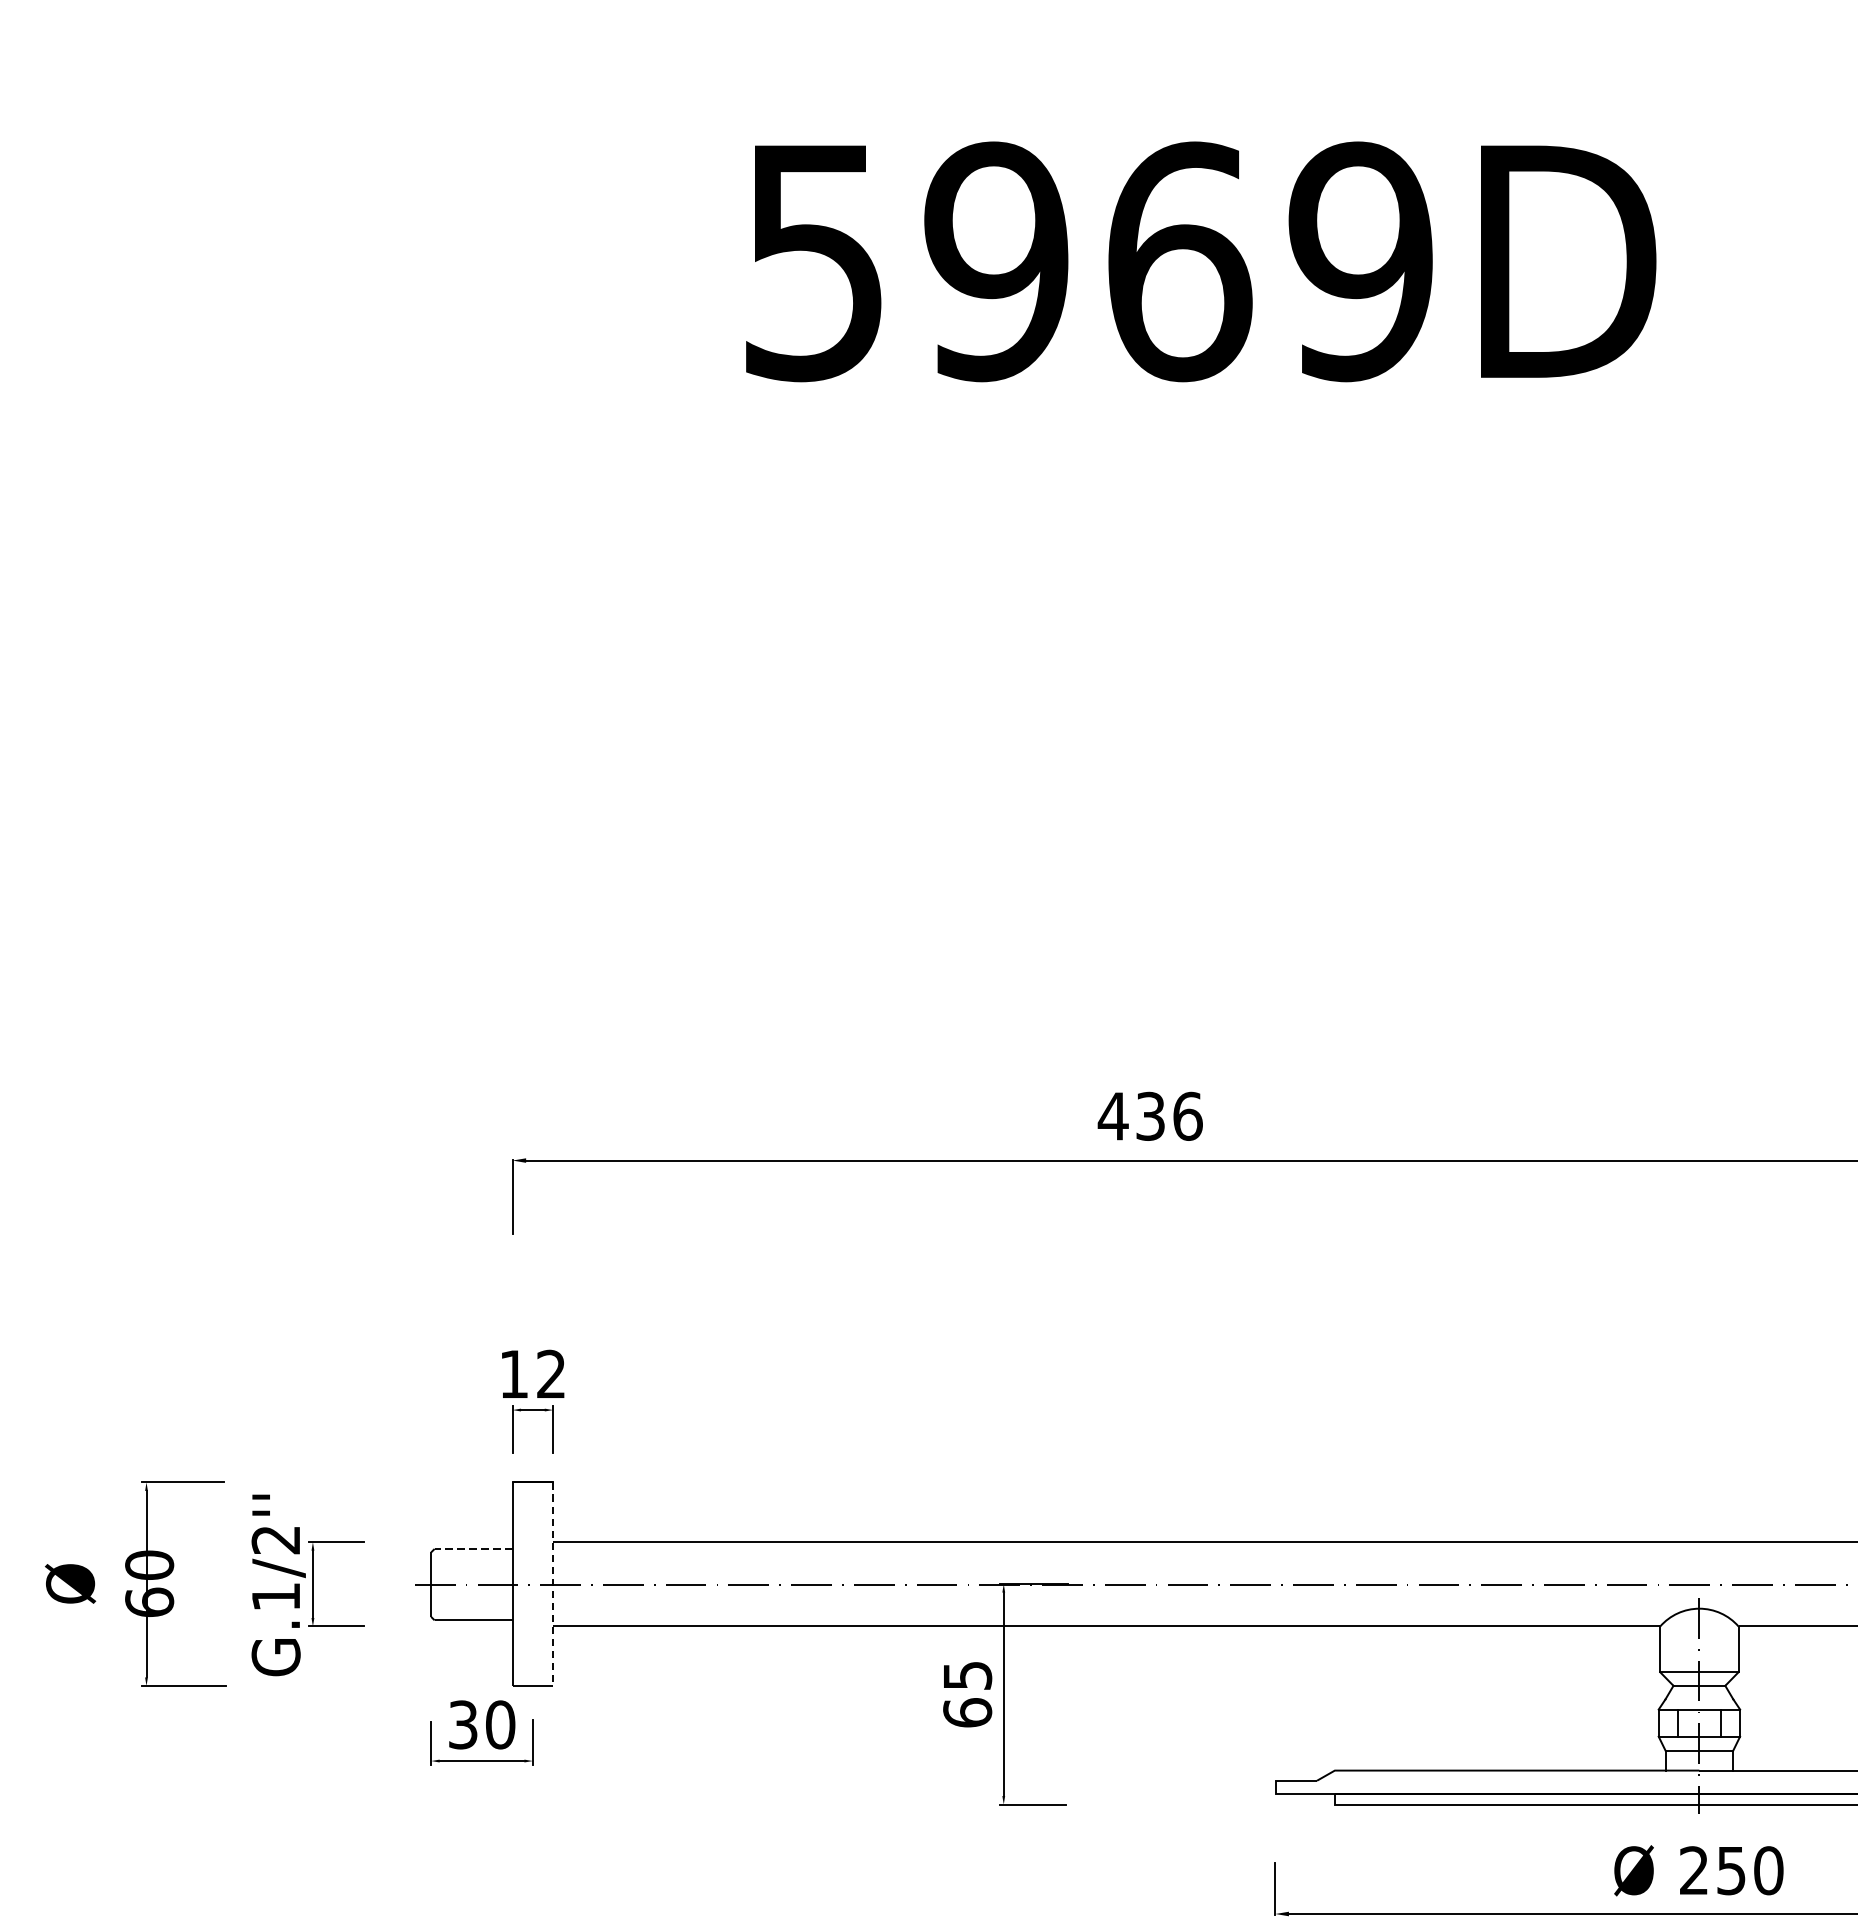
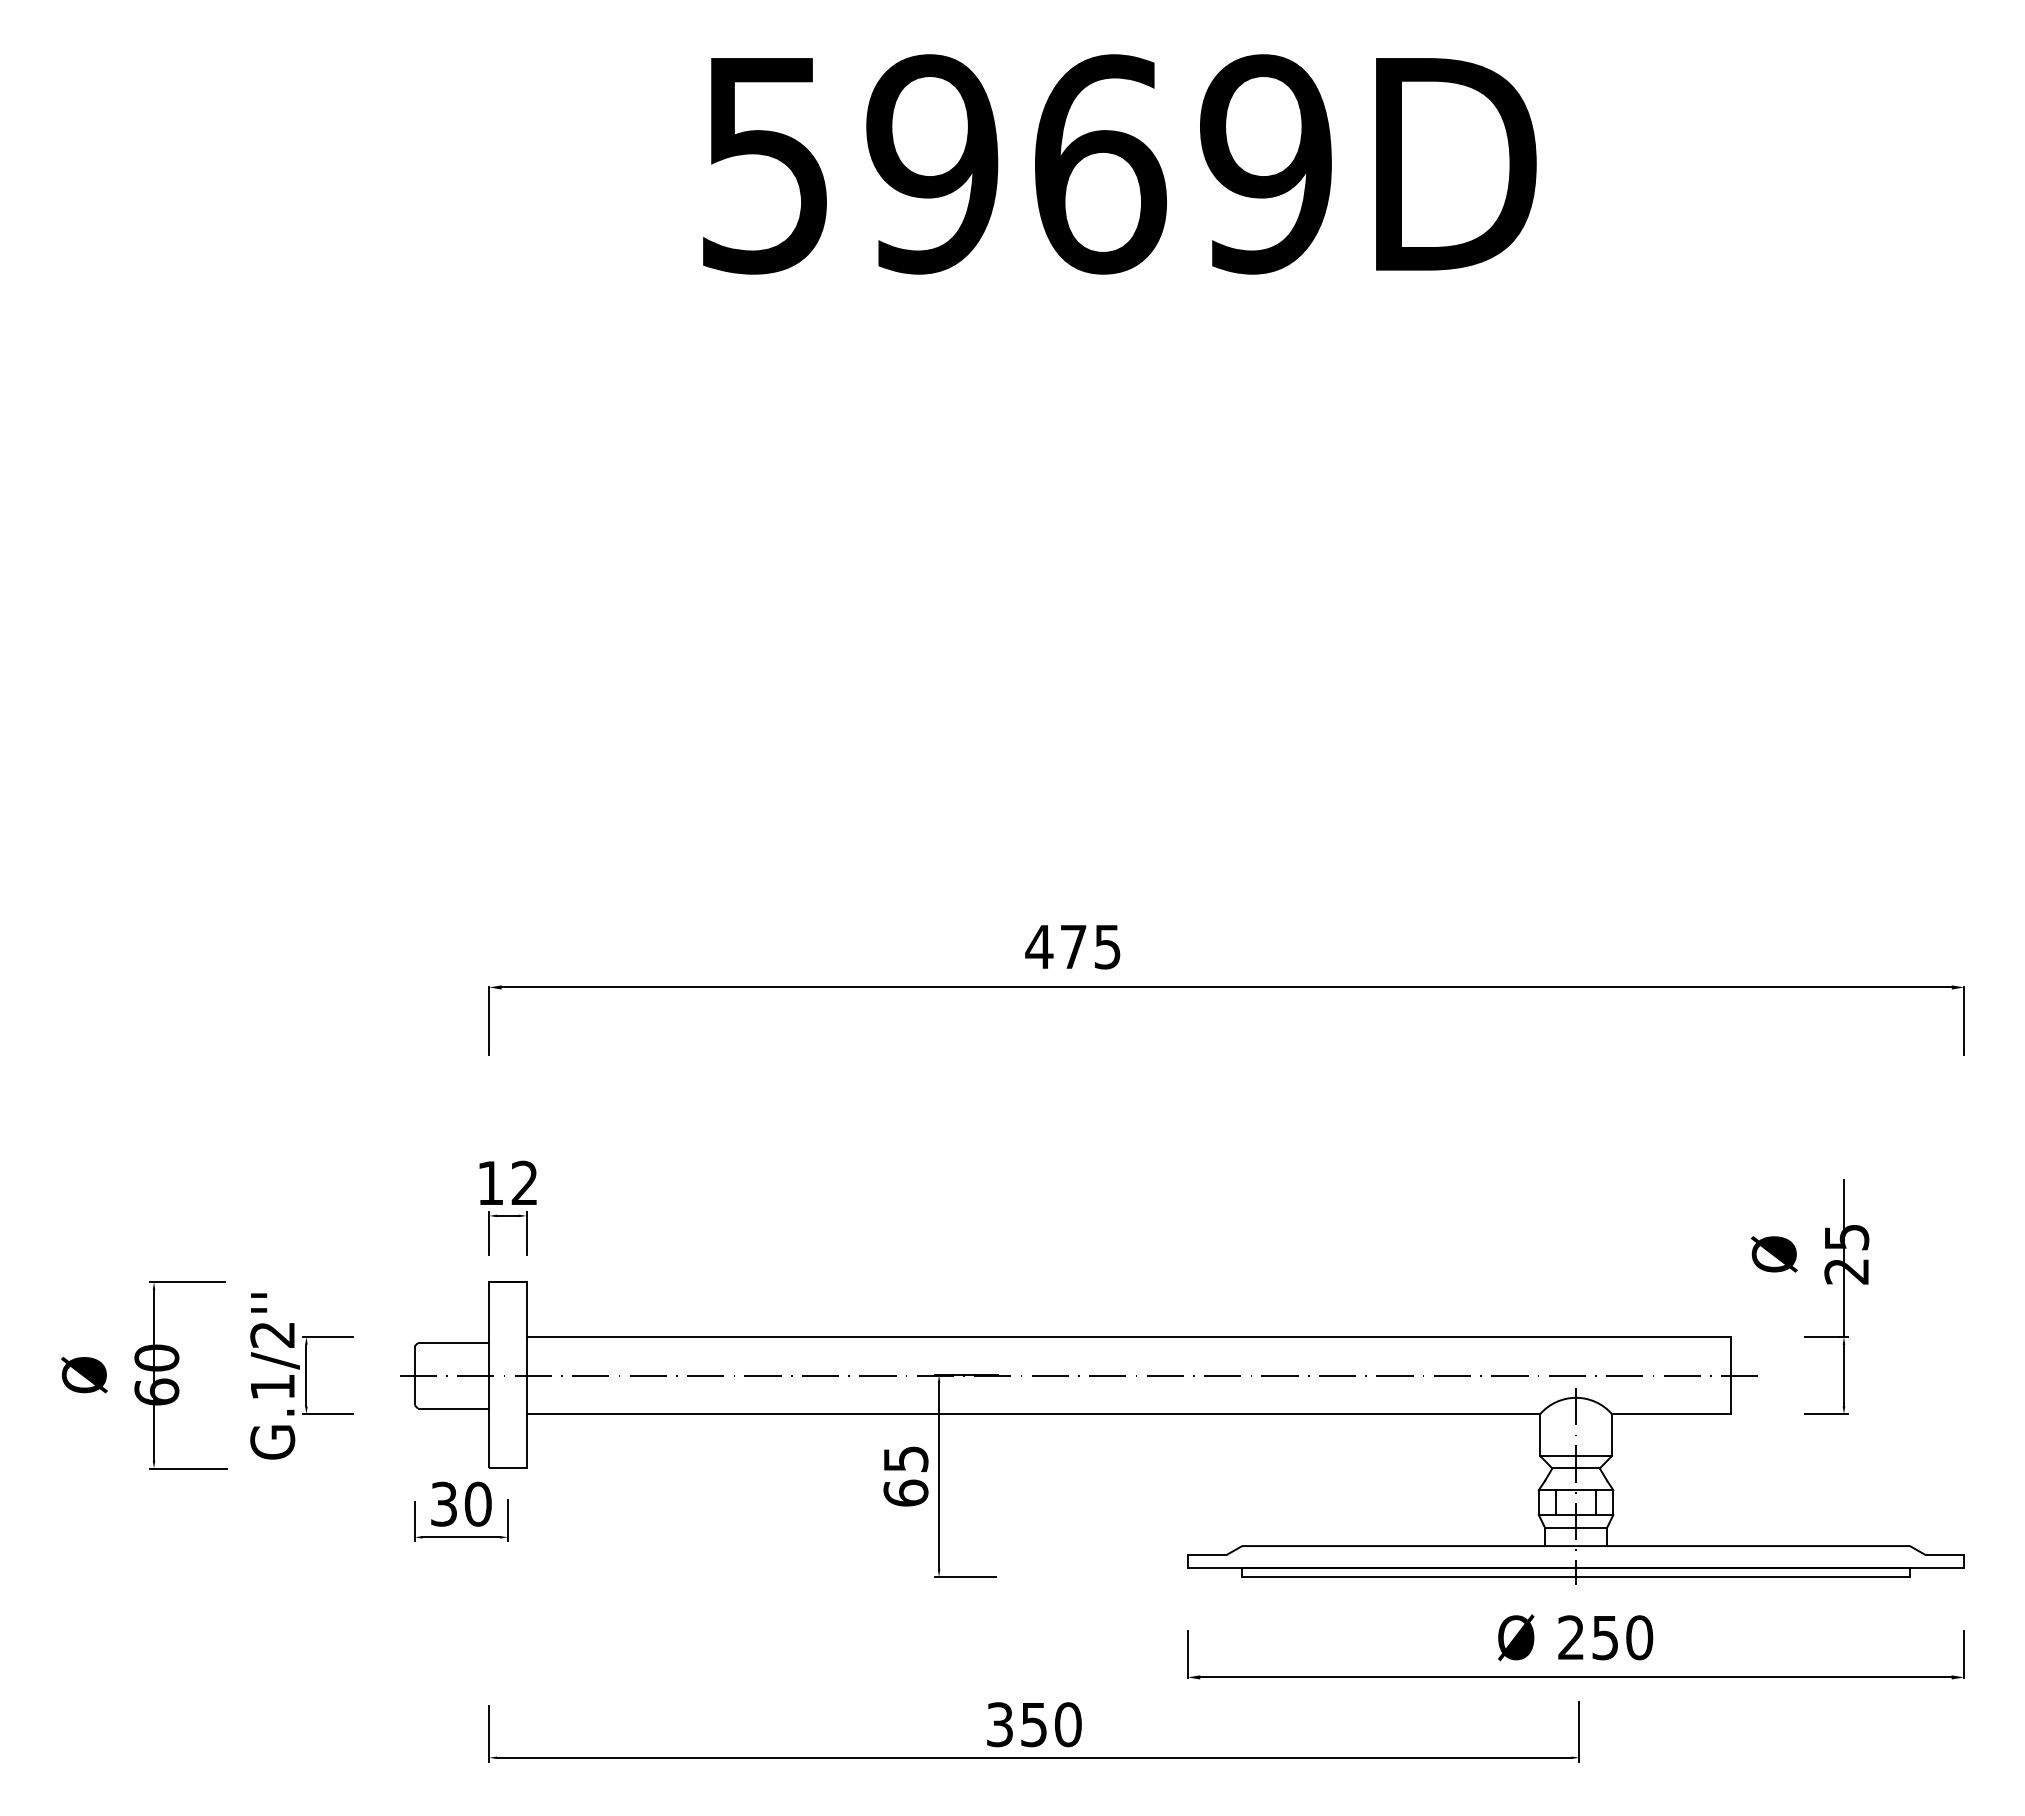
text: (1169, 1115) -> (1090, 946), 436 -> 475
line: (473, 1549) -> (453, 1343), dashed -> solid
line: (553, 1584) -> (526, 1375), dashed -> solid

